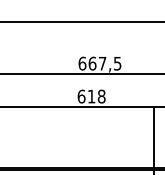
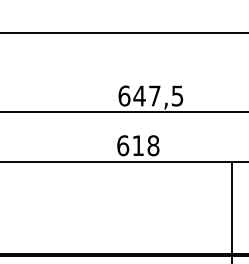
text: (92, 63) -> (139, 95), 667,5 -> 647,5

